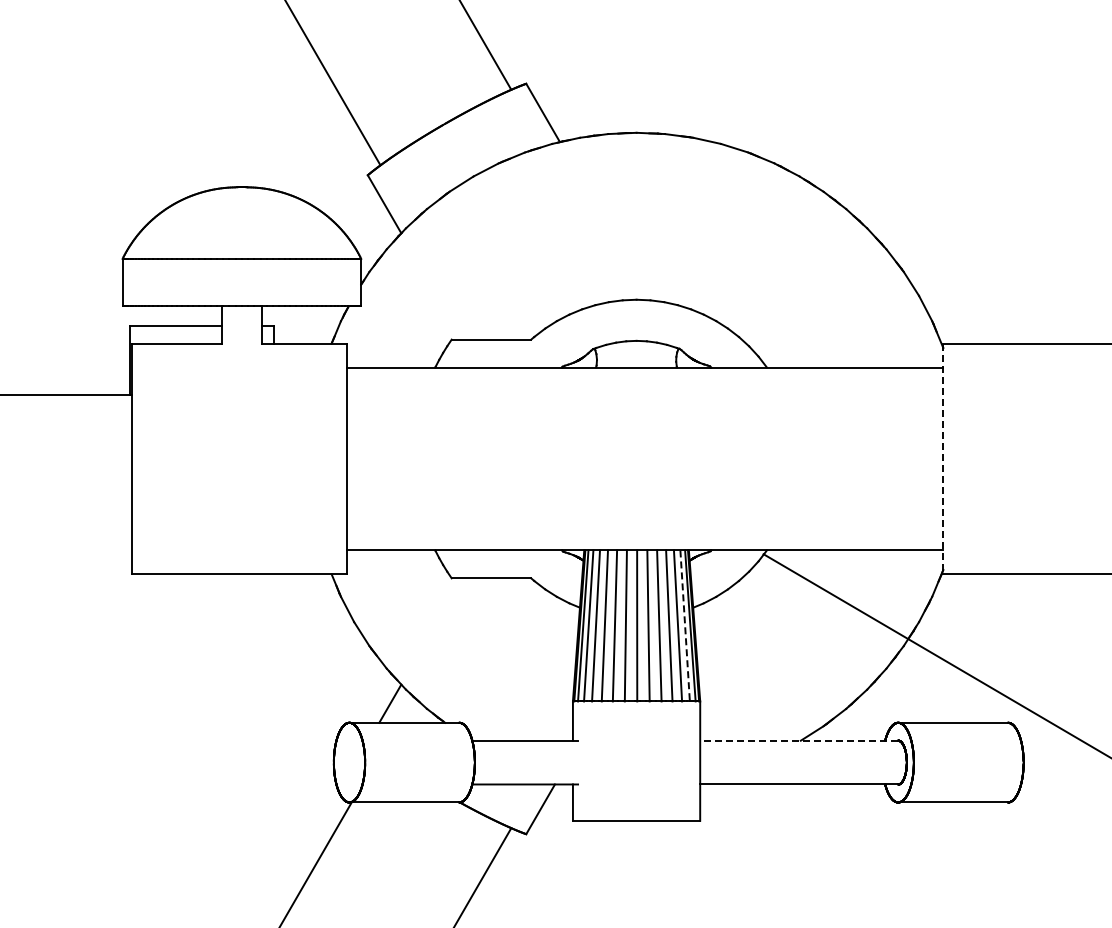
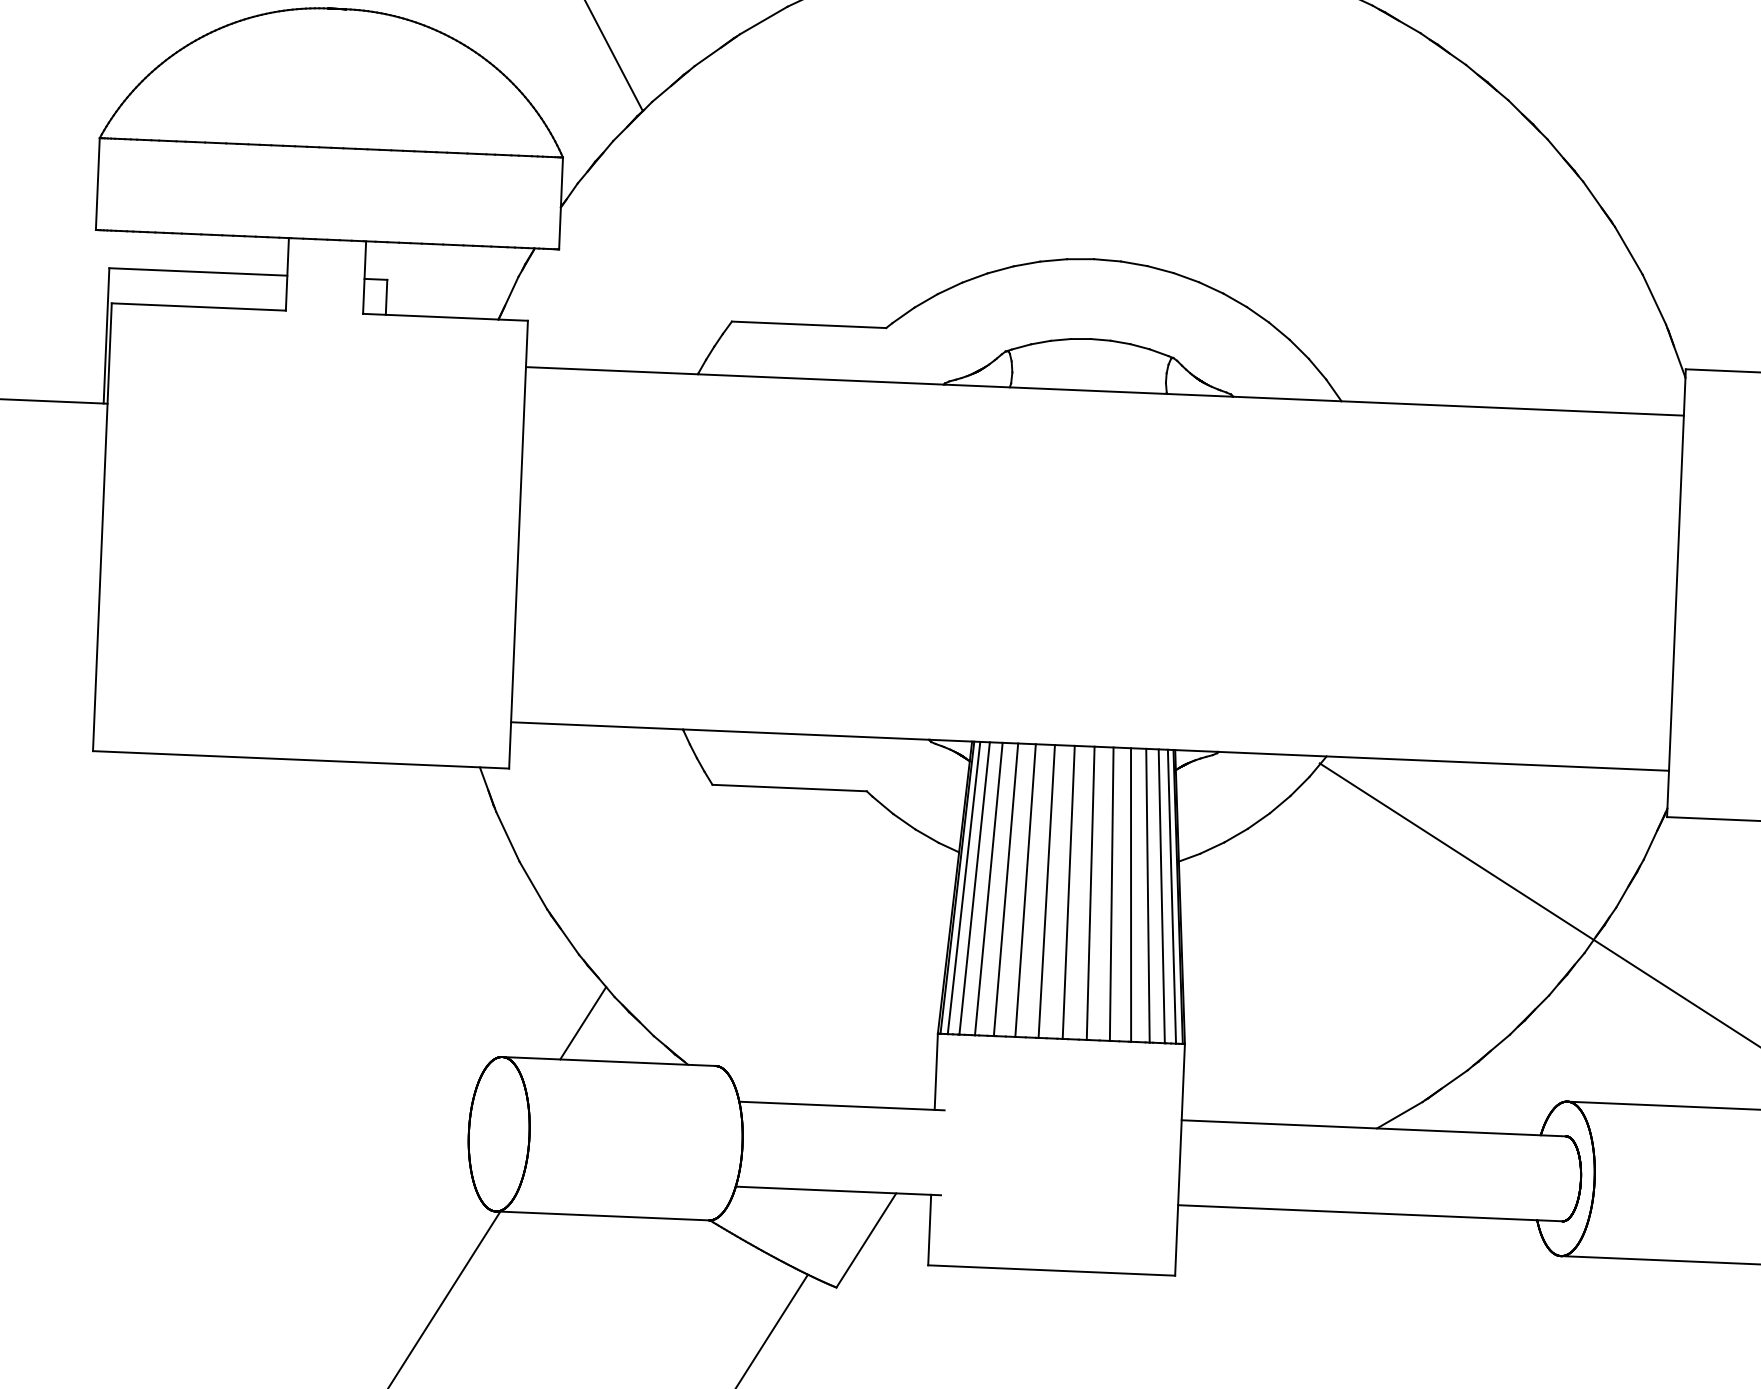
line: (943, 459) -> (1676, 594), dashed -> solid
line: (685, 625) -> (1162, 895), dashed -> solid
line: (798, 740) -> (1372, 1127), dashed -> solid

